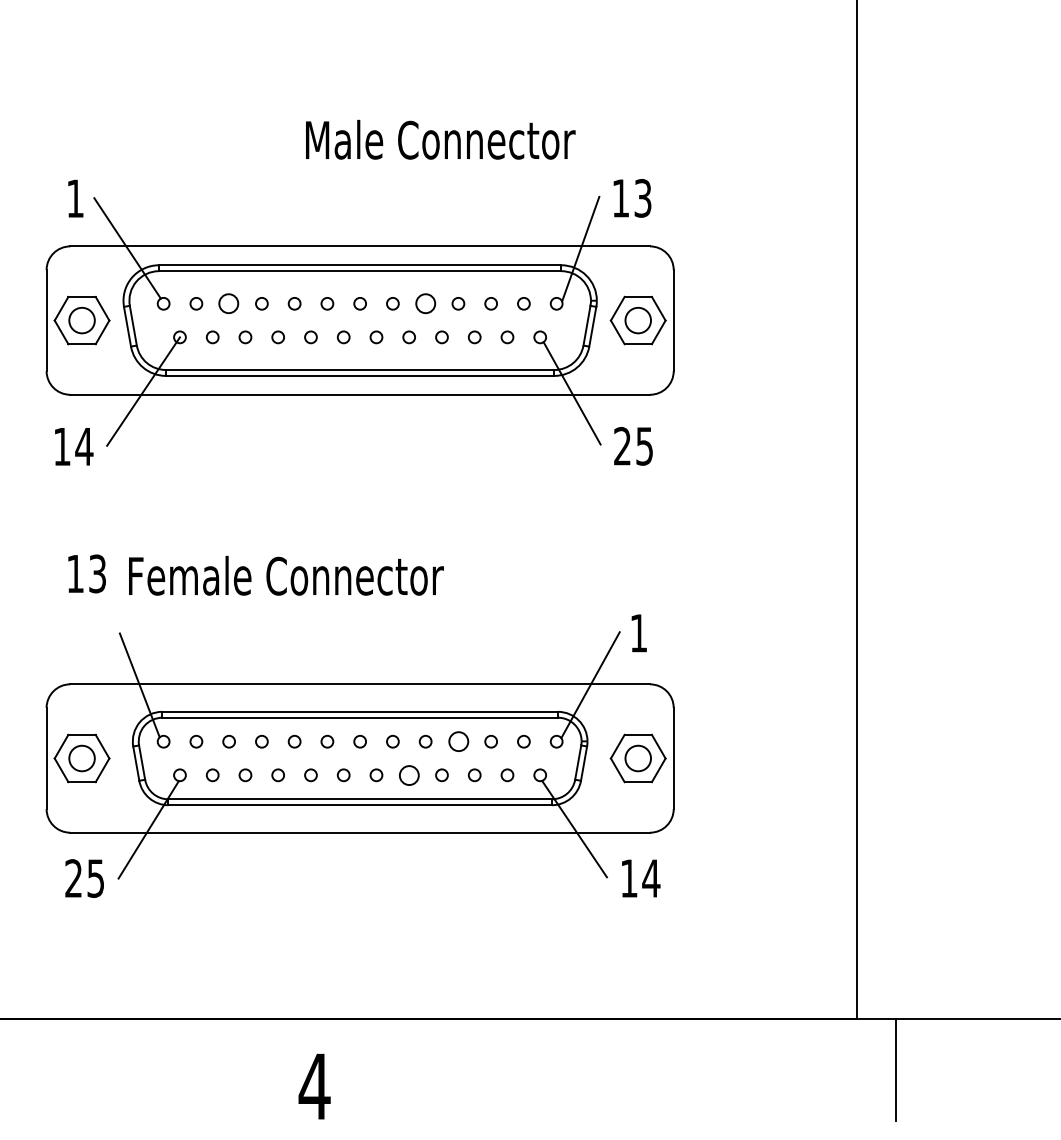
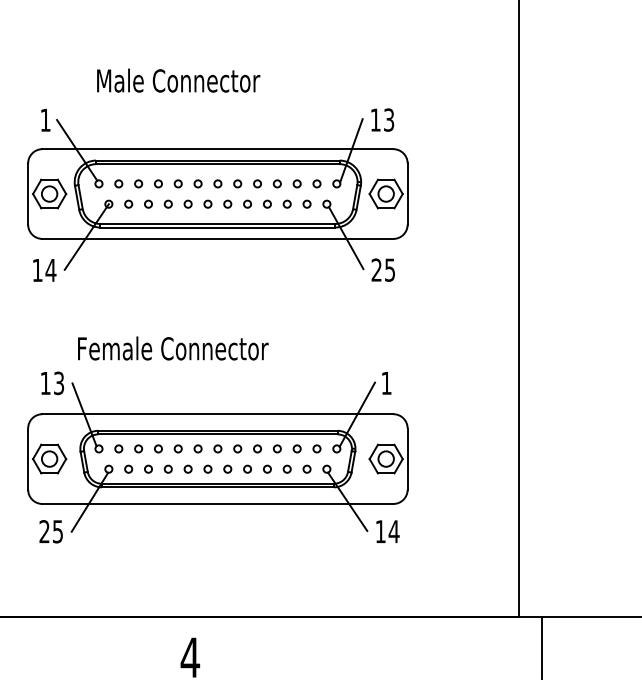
text: (440, 139) -> (178, 80), moved
circle: (228, 303) -> (138, 183), size x0.62
circle: (425, 303) -> (257, 183), size x0.62
text: (86, 574) -> (52, 383), moved
circle: (456, 741) -> (276, 448), size x0.62
circle: (409, 774) -> (247, 468), size x0.62

